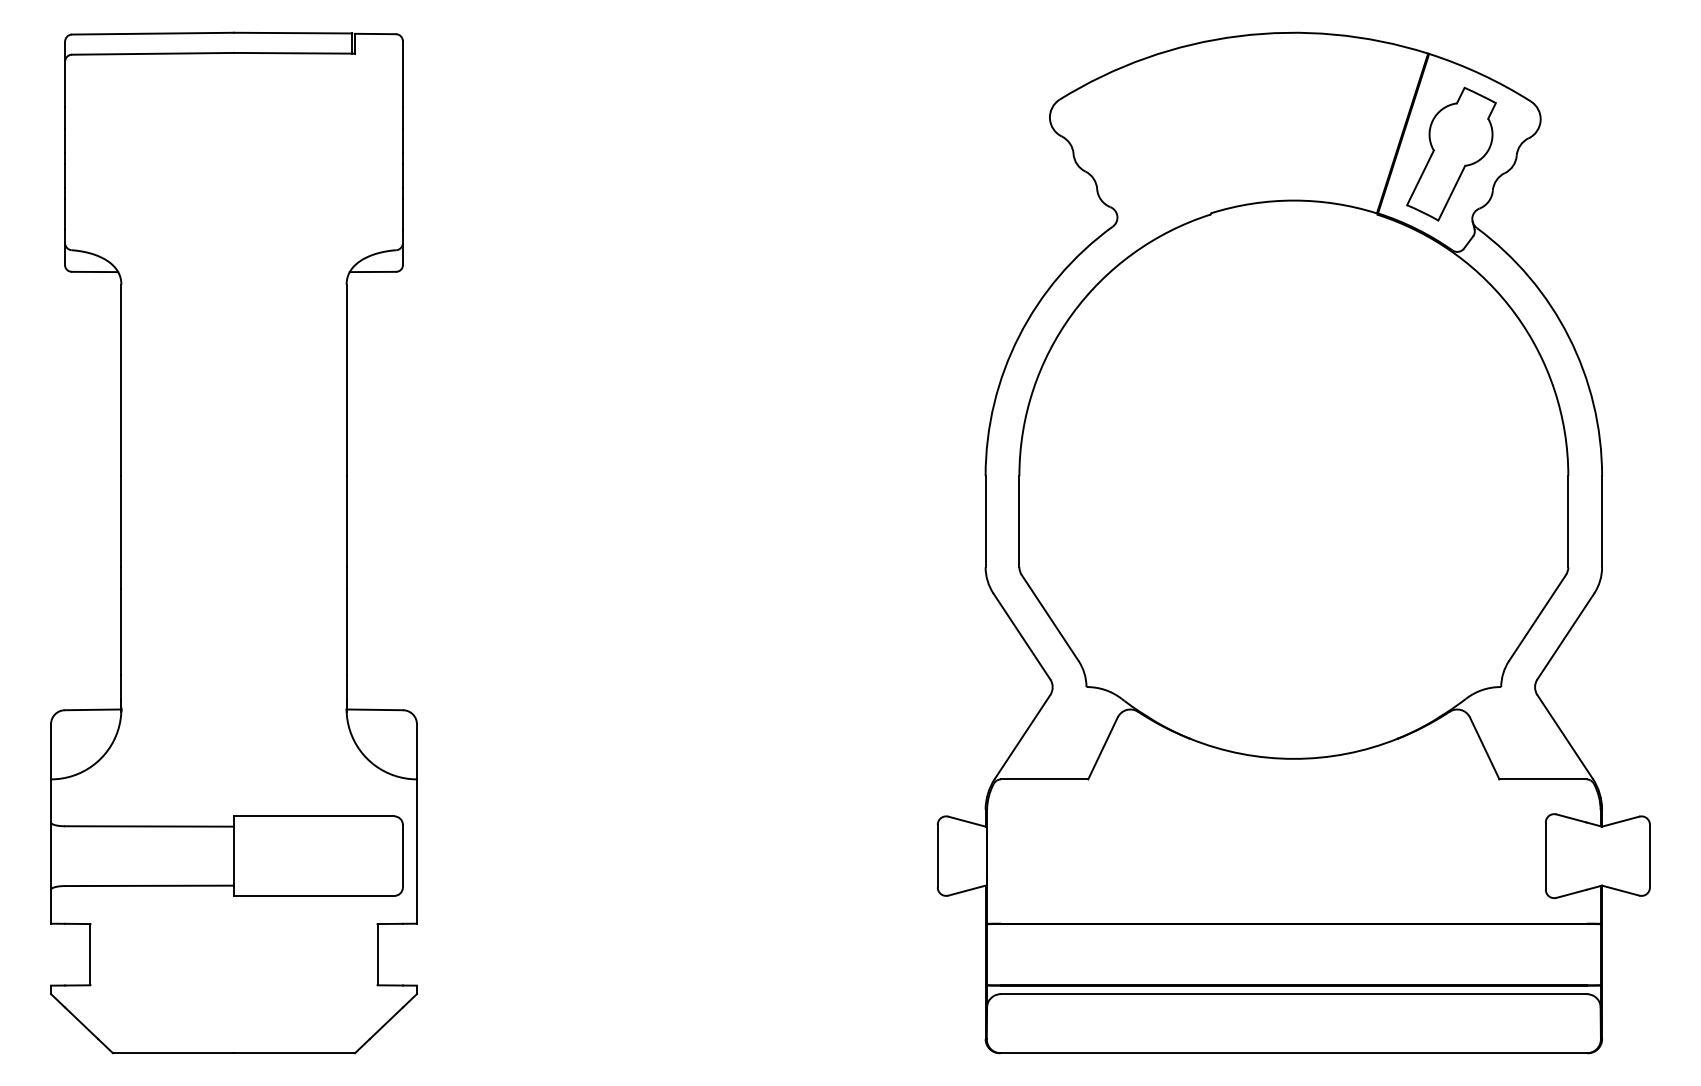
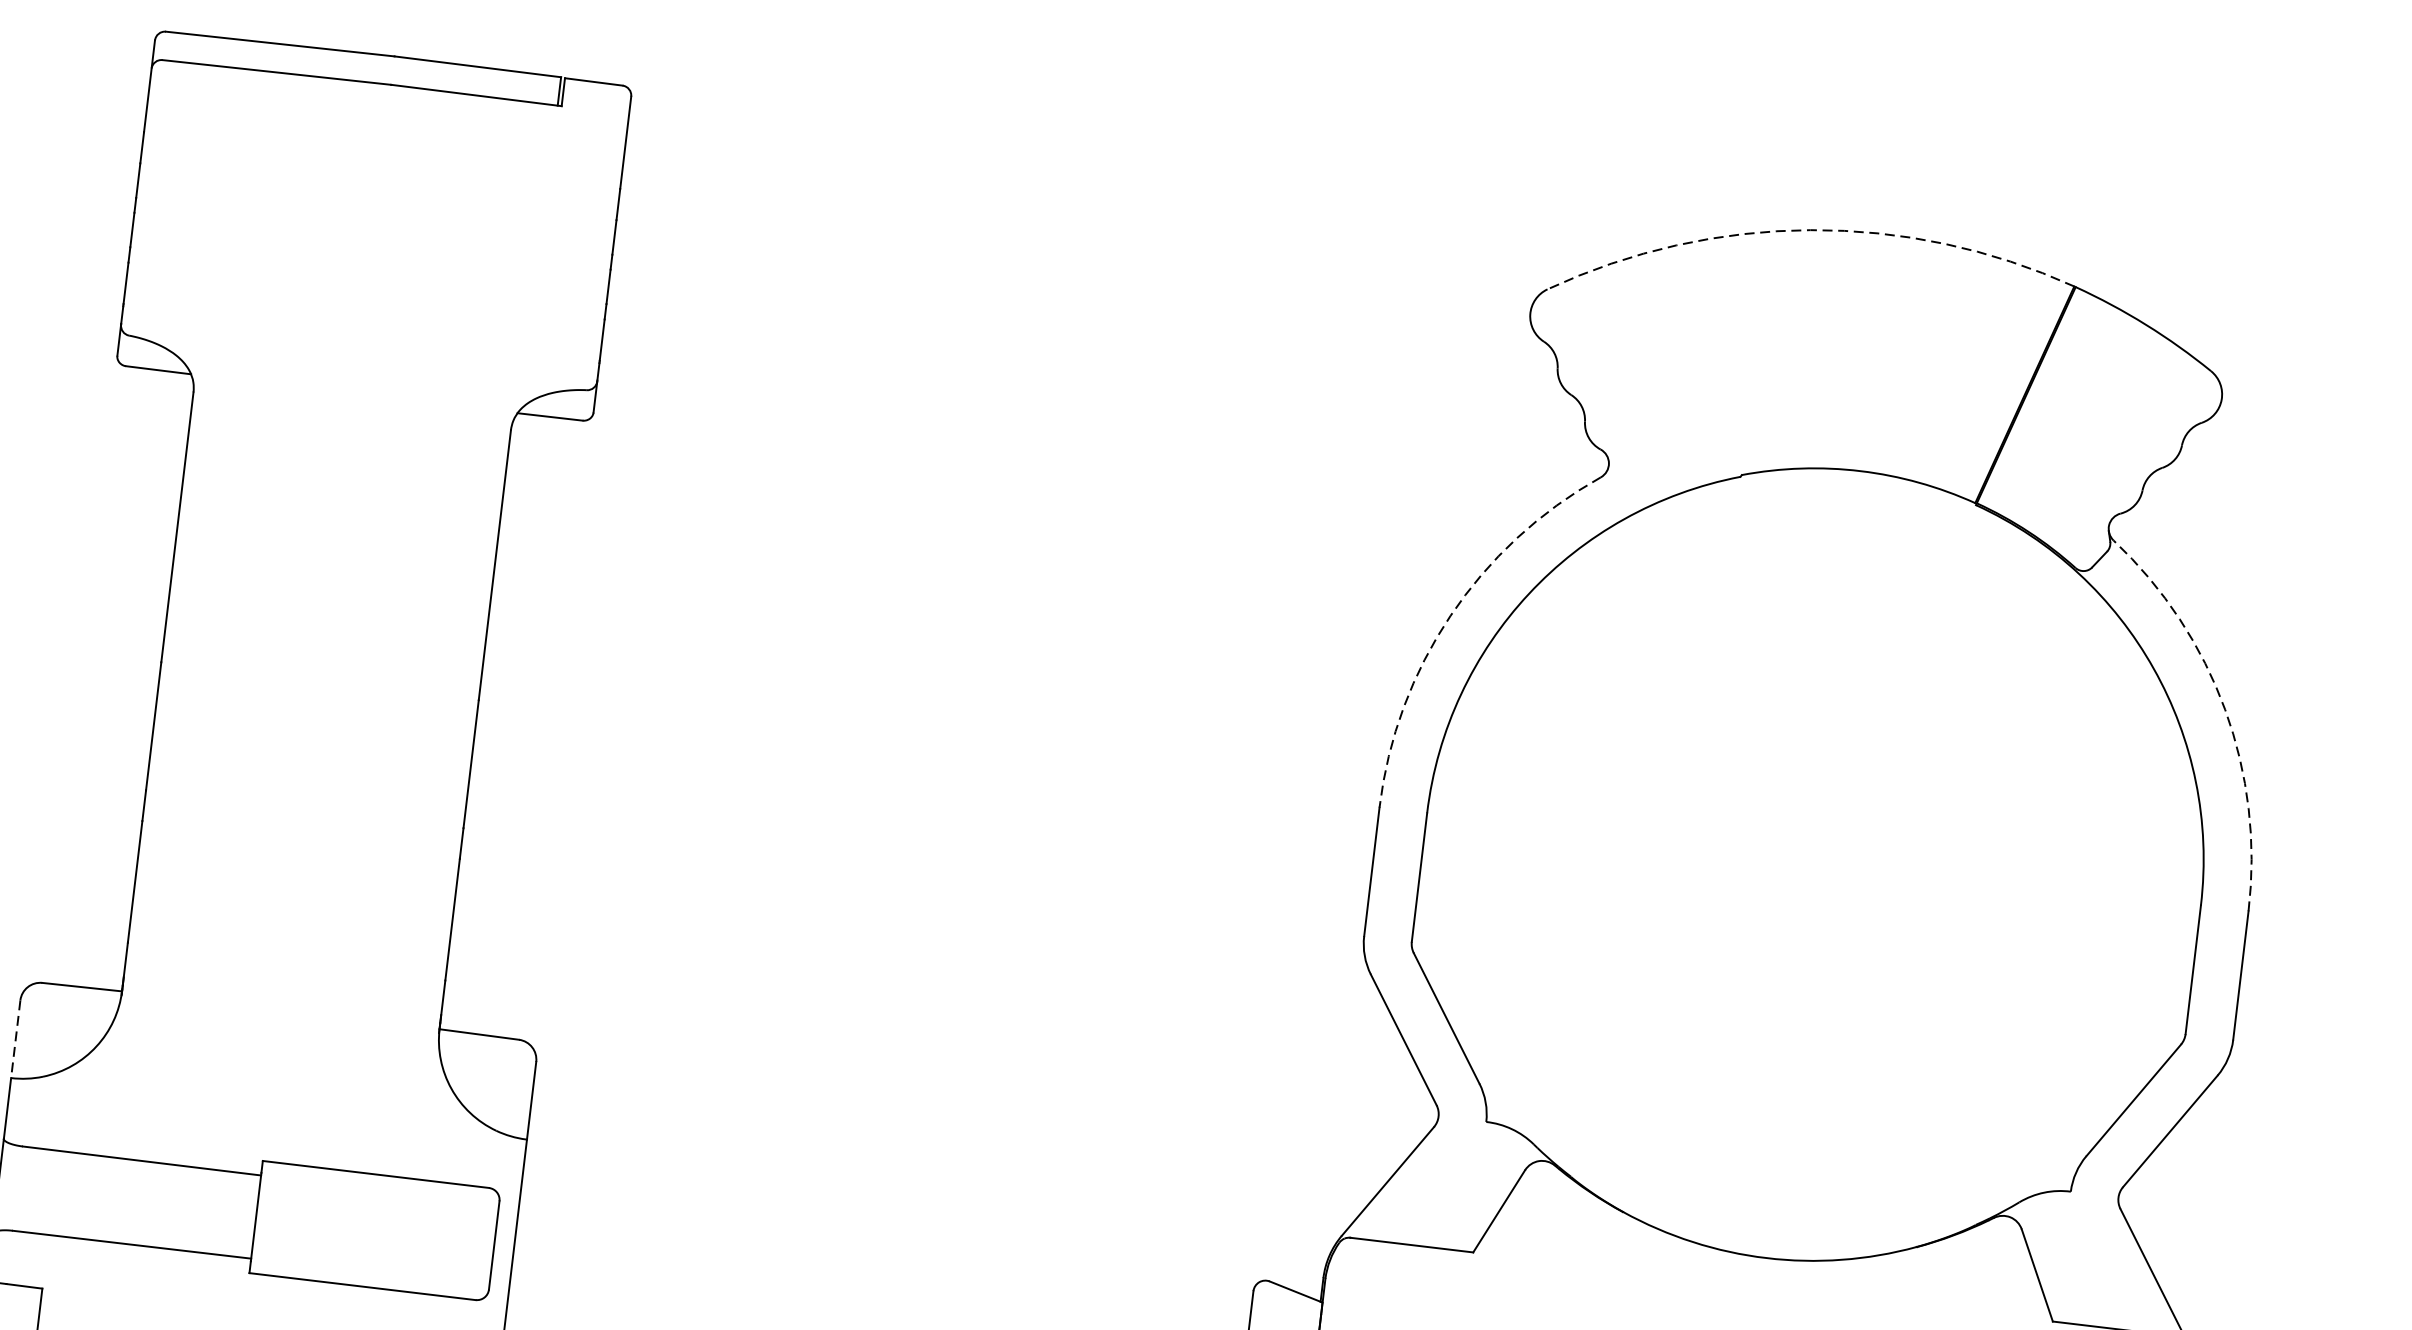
arc: (1238, 36) -> (1809, 230), solid -> dashed
part: (1451, 153) -> (2090, 431), removed
arc: (1019, 336) -> (1450, 616), solid -> dashed
arc: (1569, 337) -> (2225, 710), solid -> dashed
line: (51, 751) -> (16, 1038), solid -> dashed

